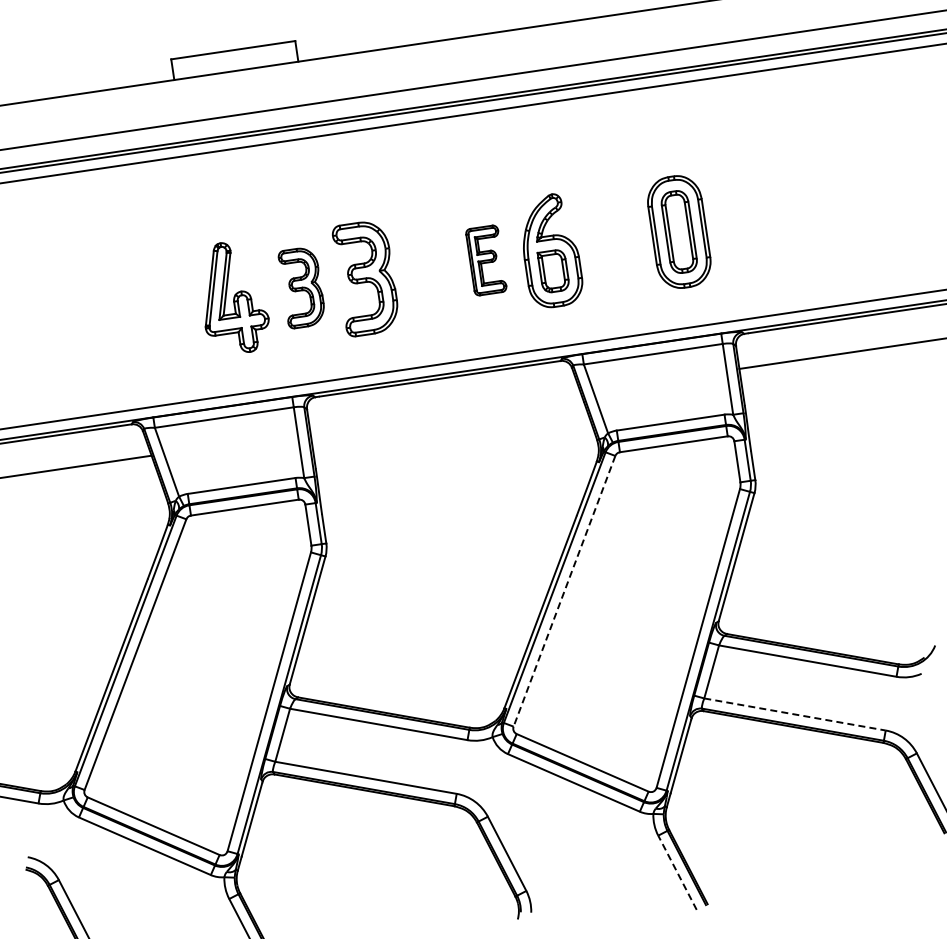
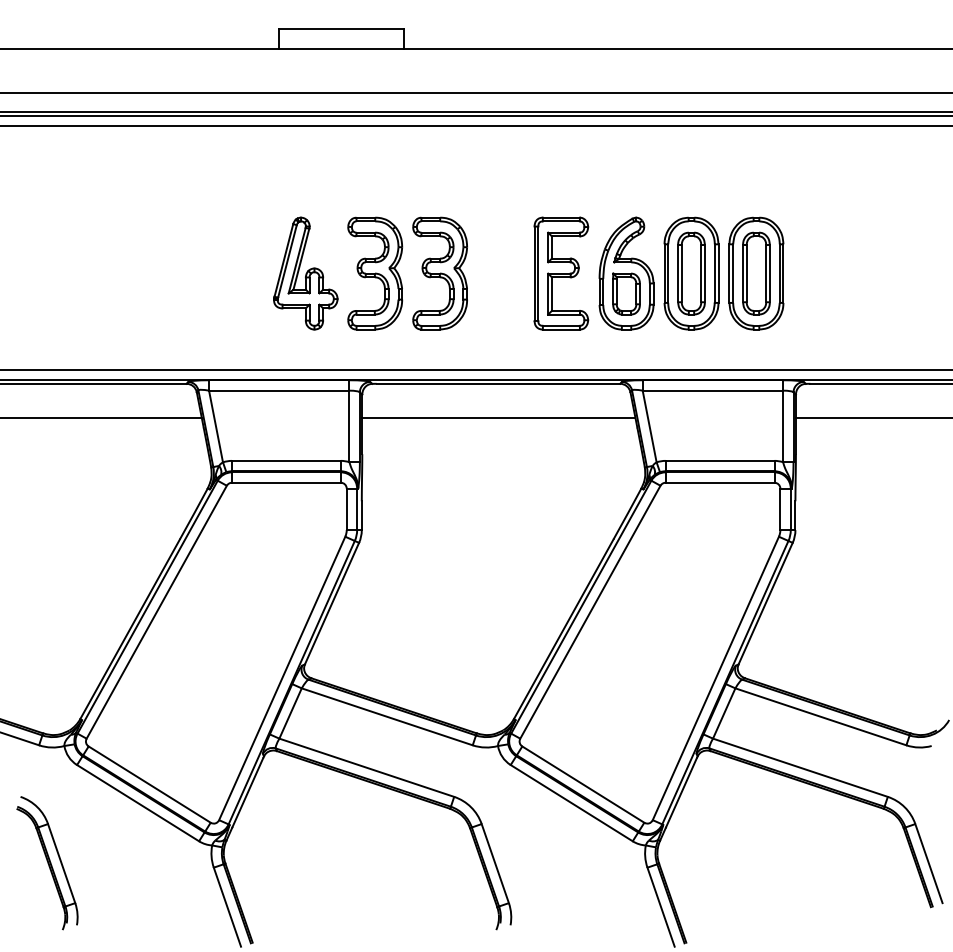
part: (615, 241) -> (691, 273), added
part: (486, 260) -> (561, 273), size x1.67
part: (302, 287) -> (375, 273), size x1.43
line: (445, 412) -> (498, 417), added
line: (564, 591) -> (590, 612), dashed -> solid
line: (795, 714) -> (800, 767), dashed -> solid
line: (677, 873) -> (661, 907), dashed -> solid

